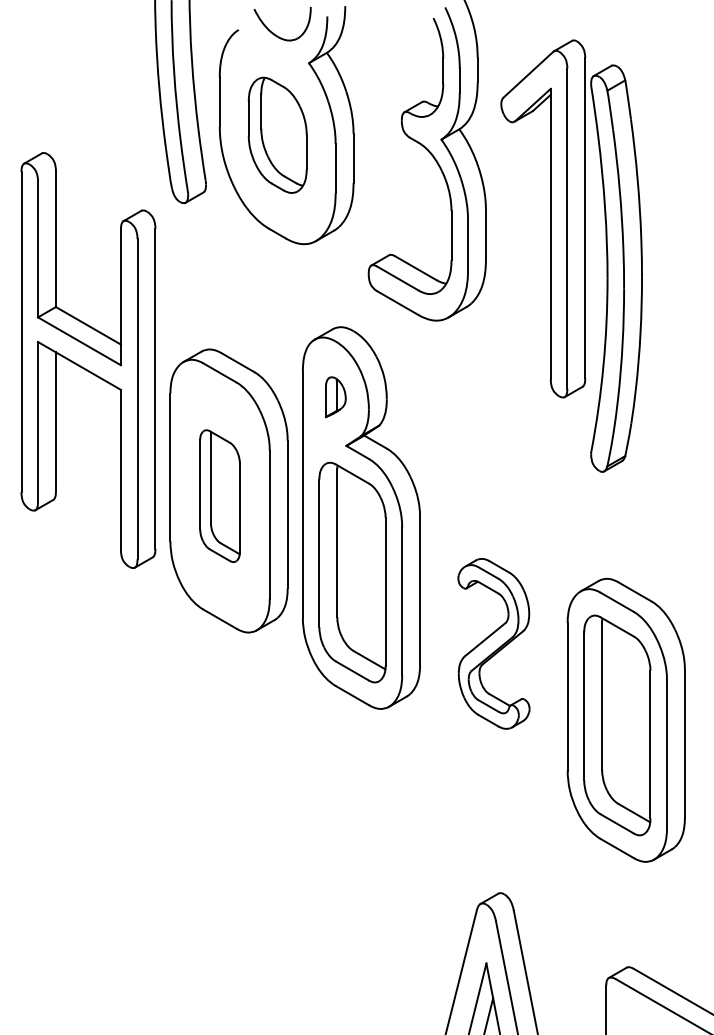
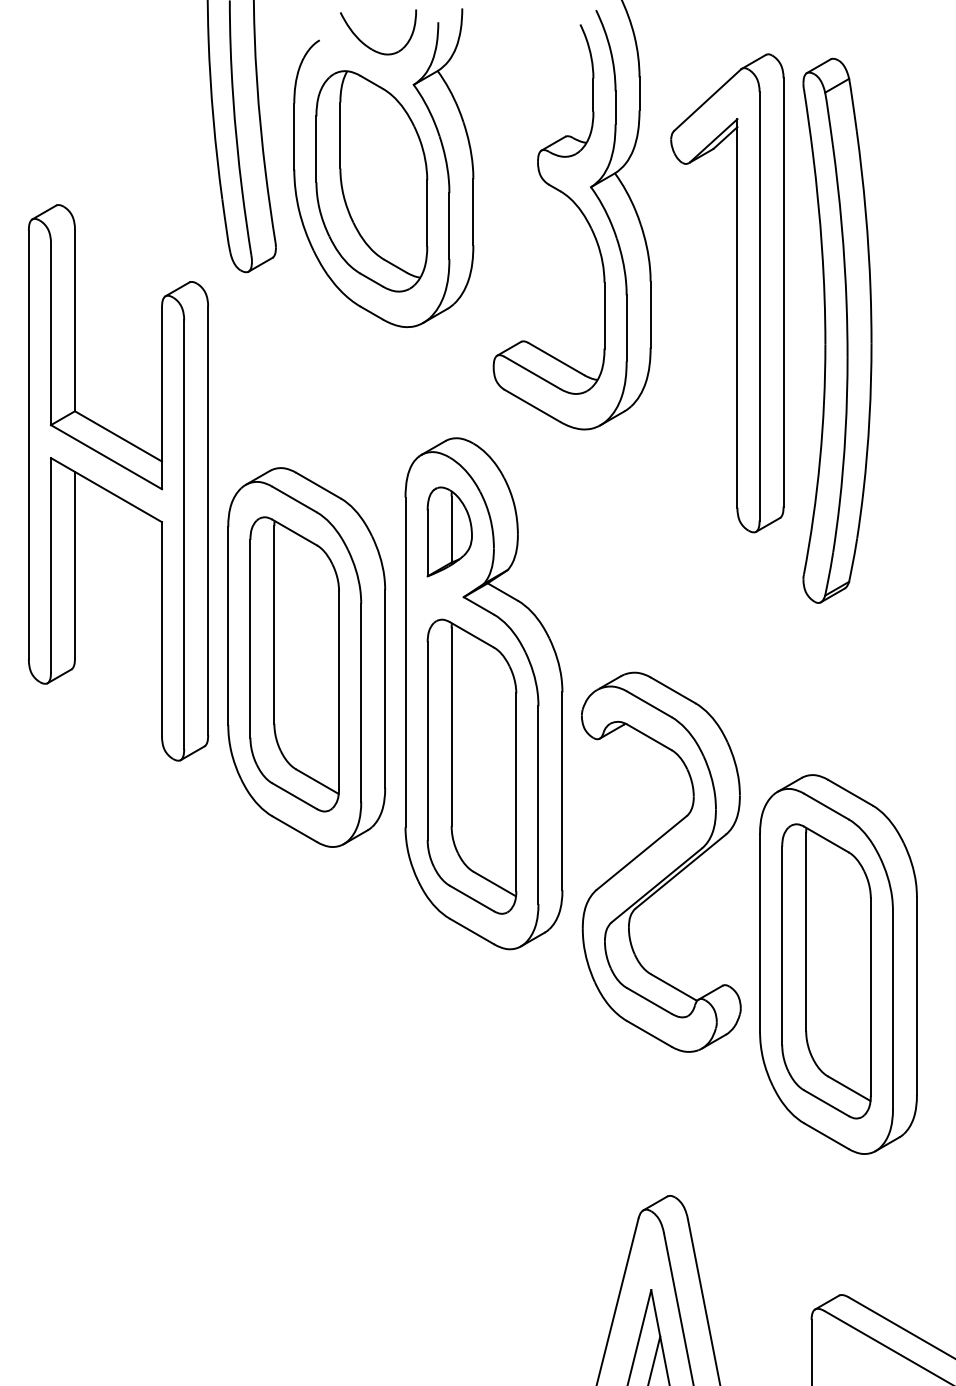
part: (277, 135) -> (371, 181), size x1.43
part: (616, 268) -> (837, 330), moved
part: (335, 396) -> (449, 531), size x1.67
part: (219, 496) -> (294, 664), size x1.67
part: (494, 643) -> (661, 861), size x1.67

